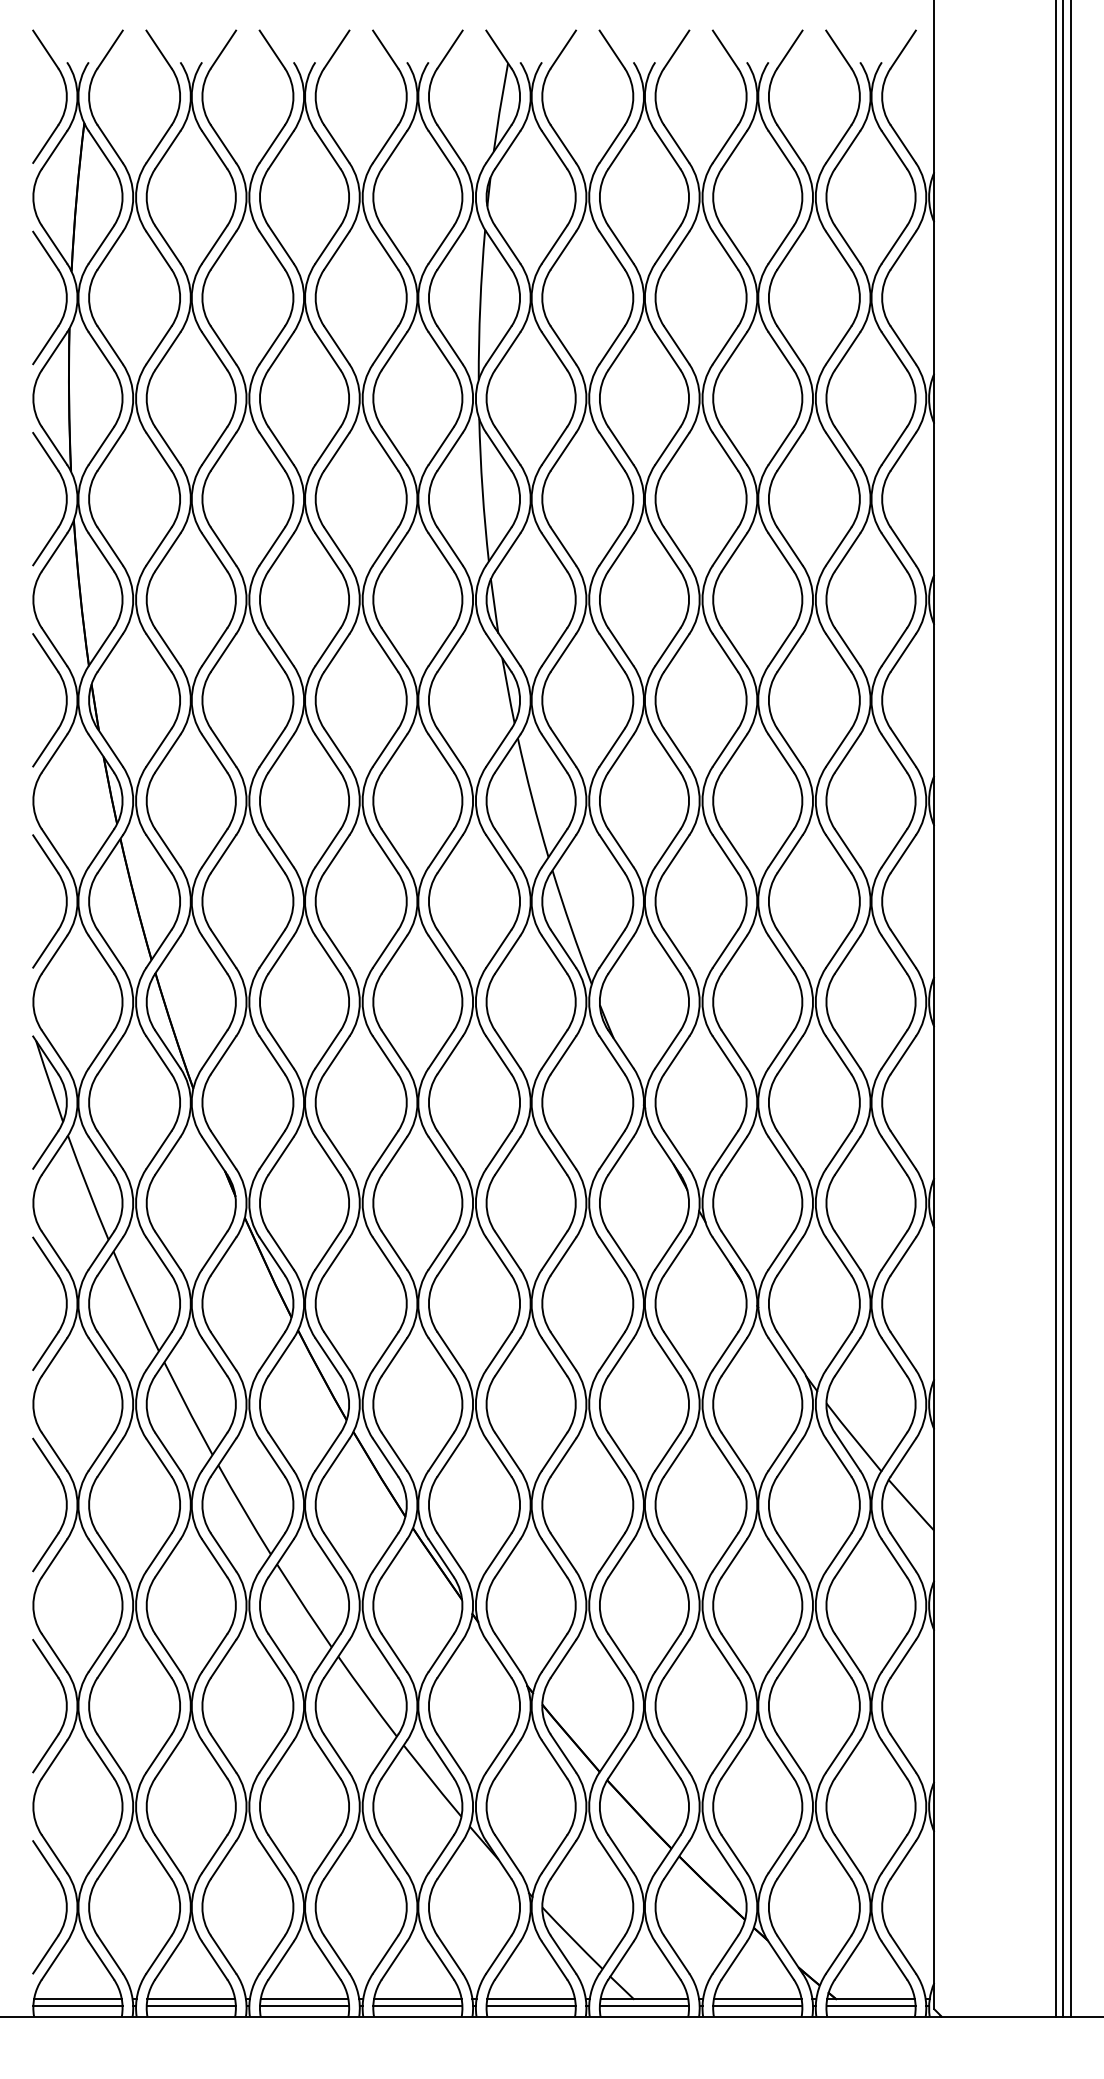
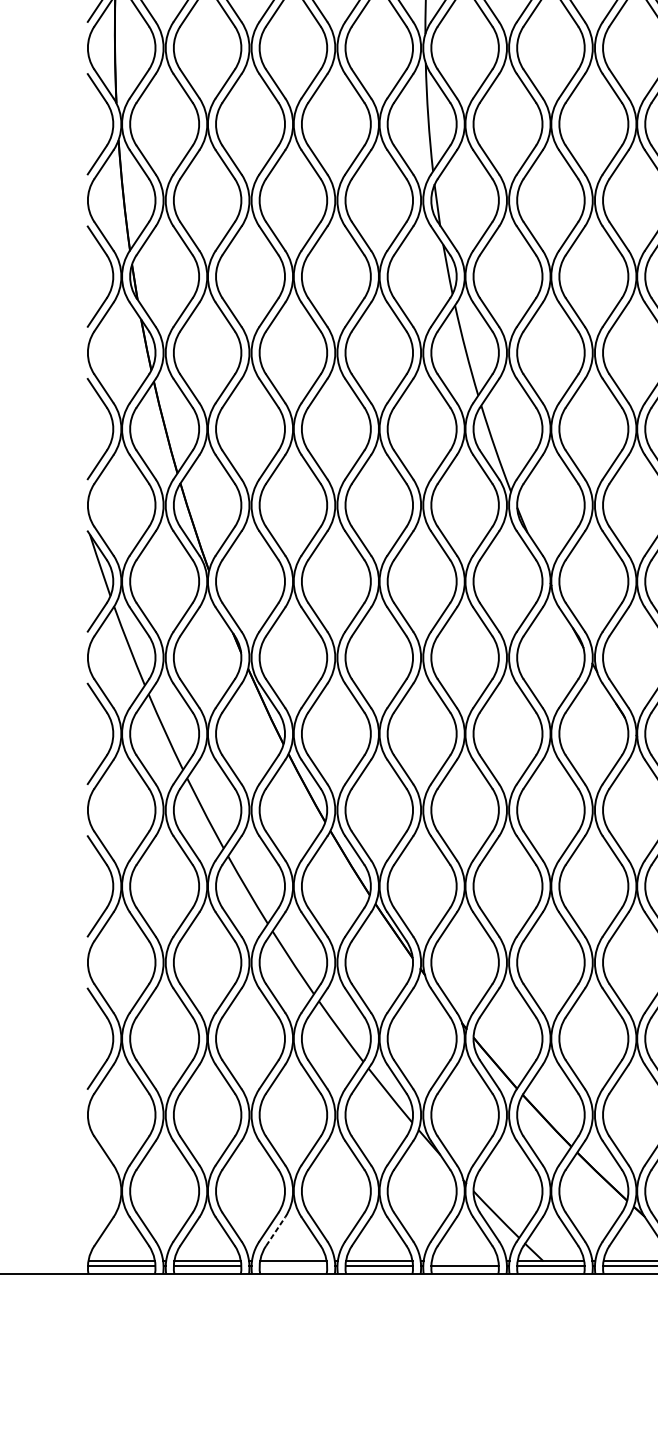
part: (65, 1907) -> (112, 1191), removed
line: (281, 1960) -> (275, 1231), solid -> dashed
line: (530, 1999) -> (464, 1261), removed
line: (304, 2005) -> (293, 1265), removed

